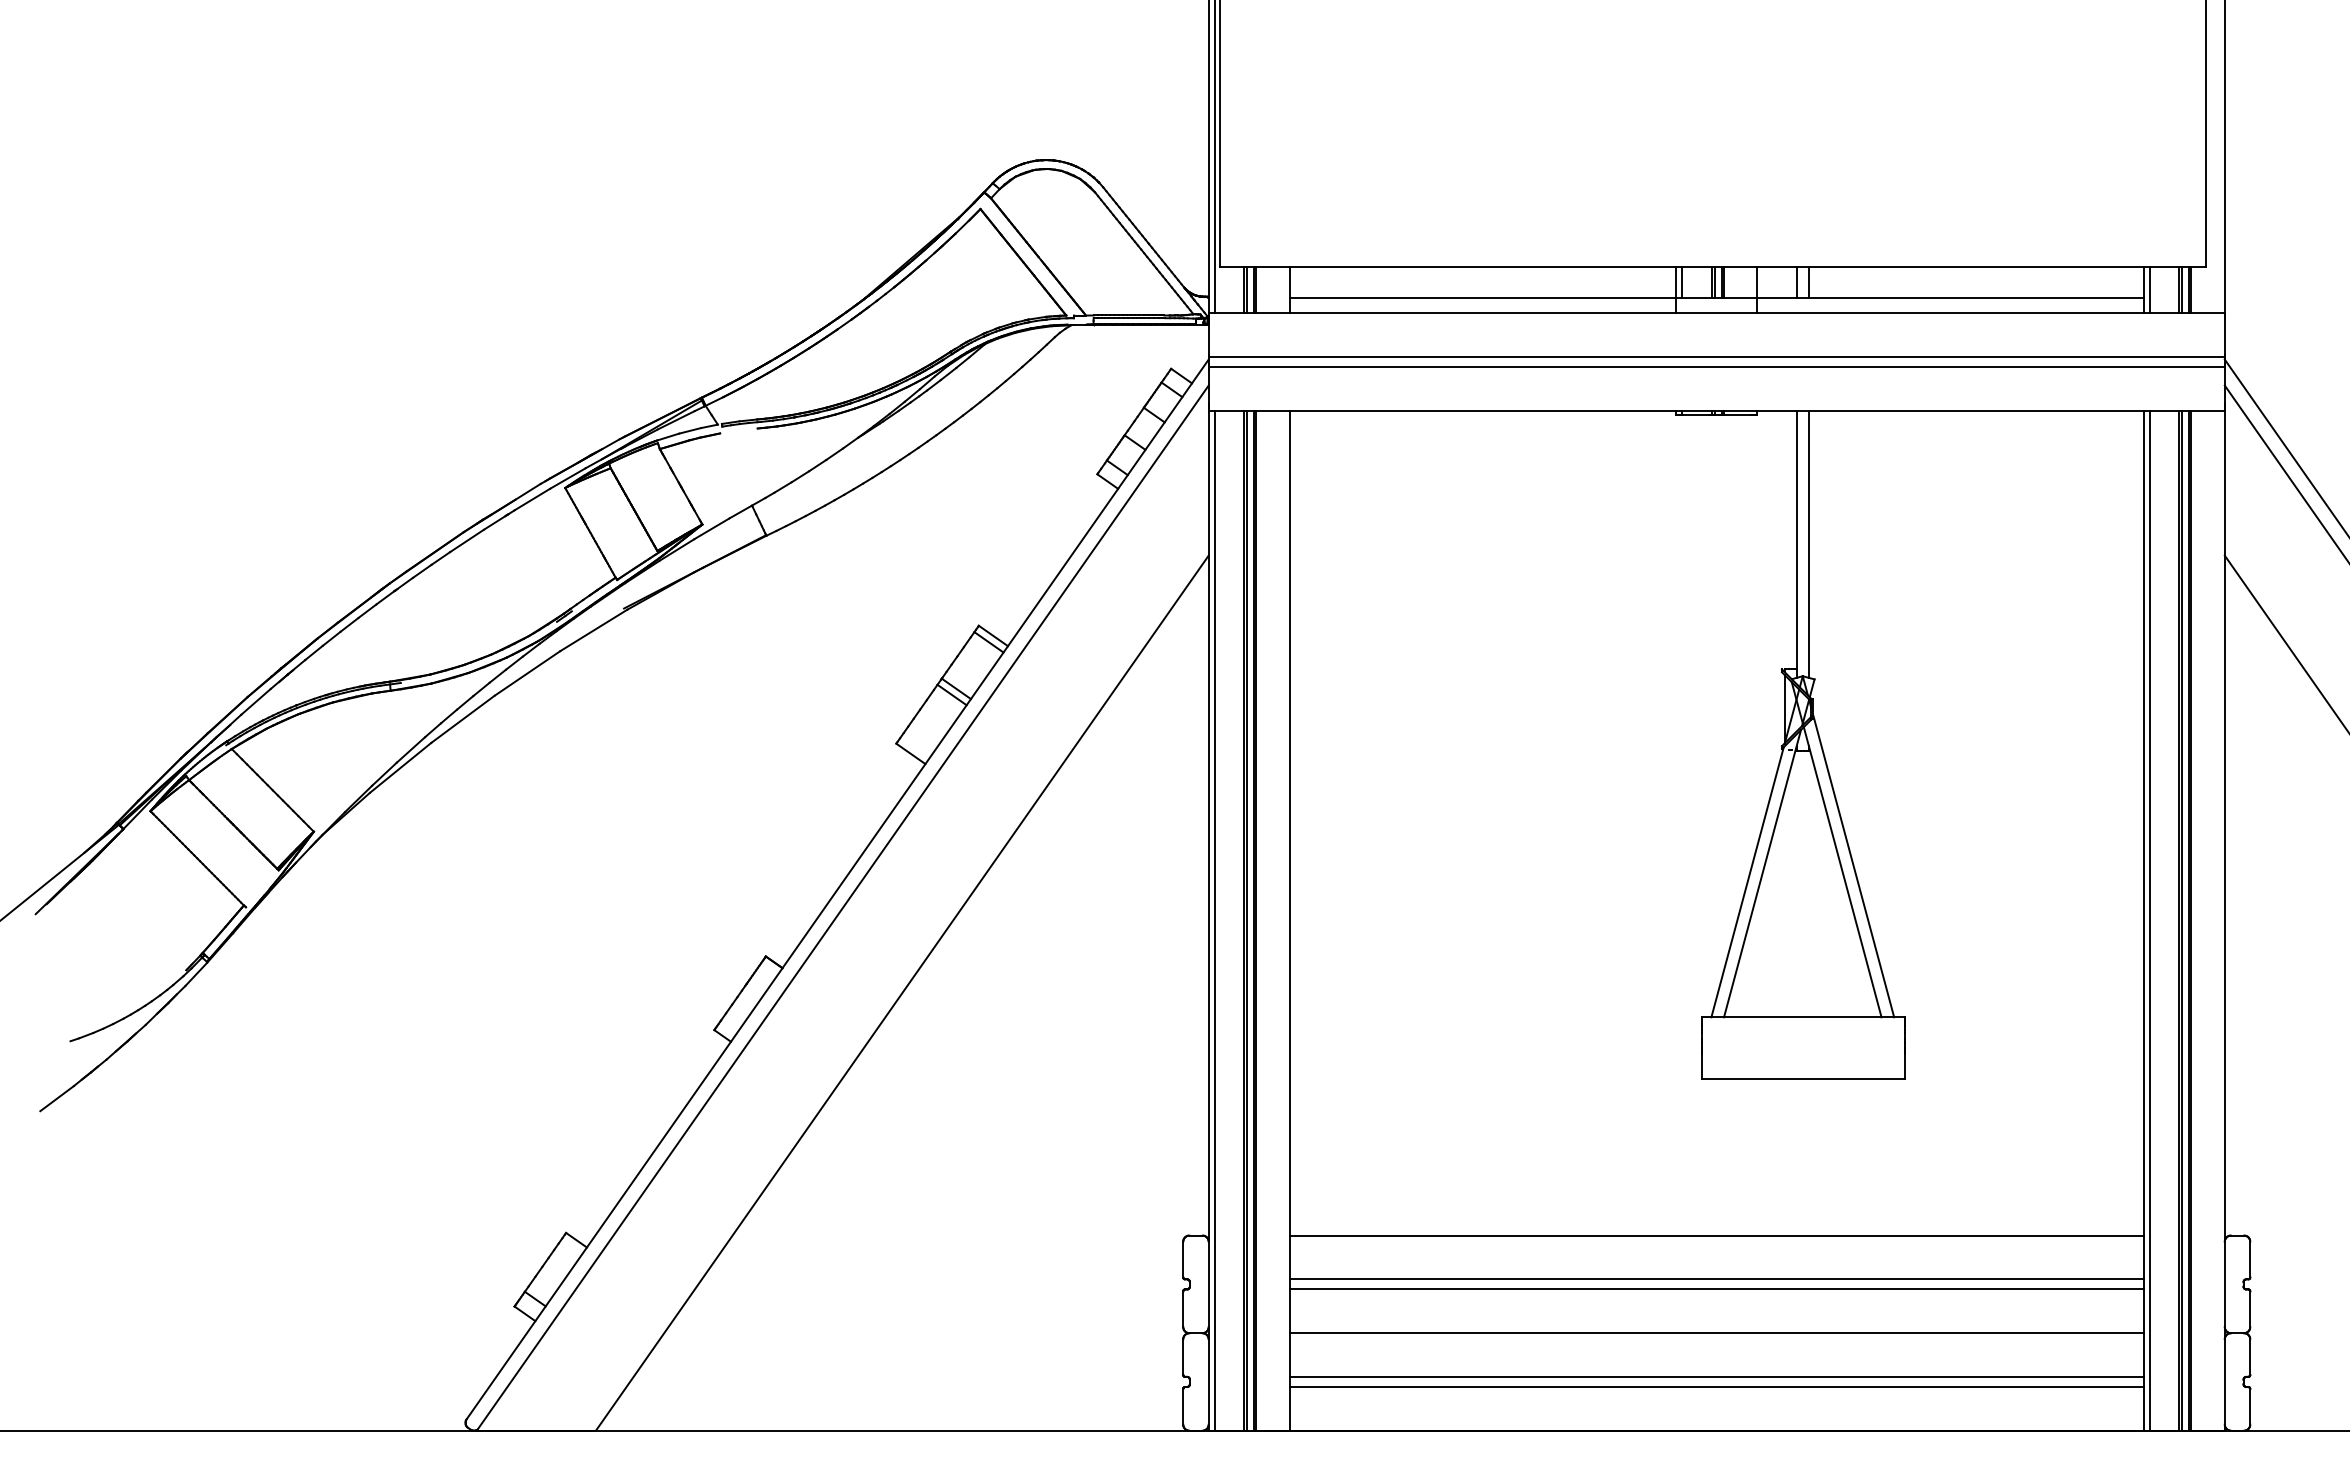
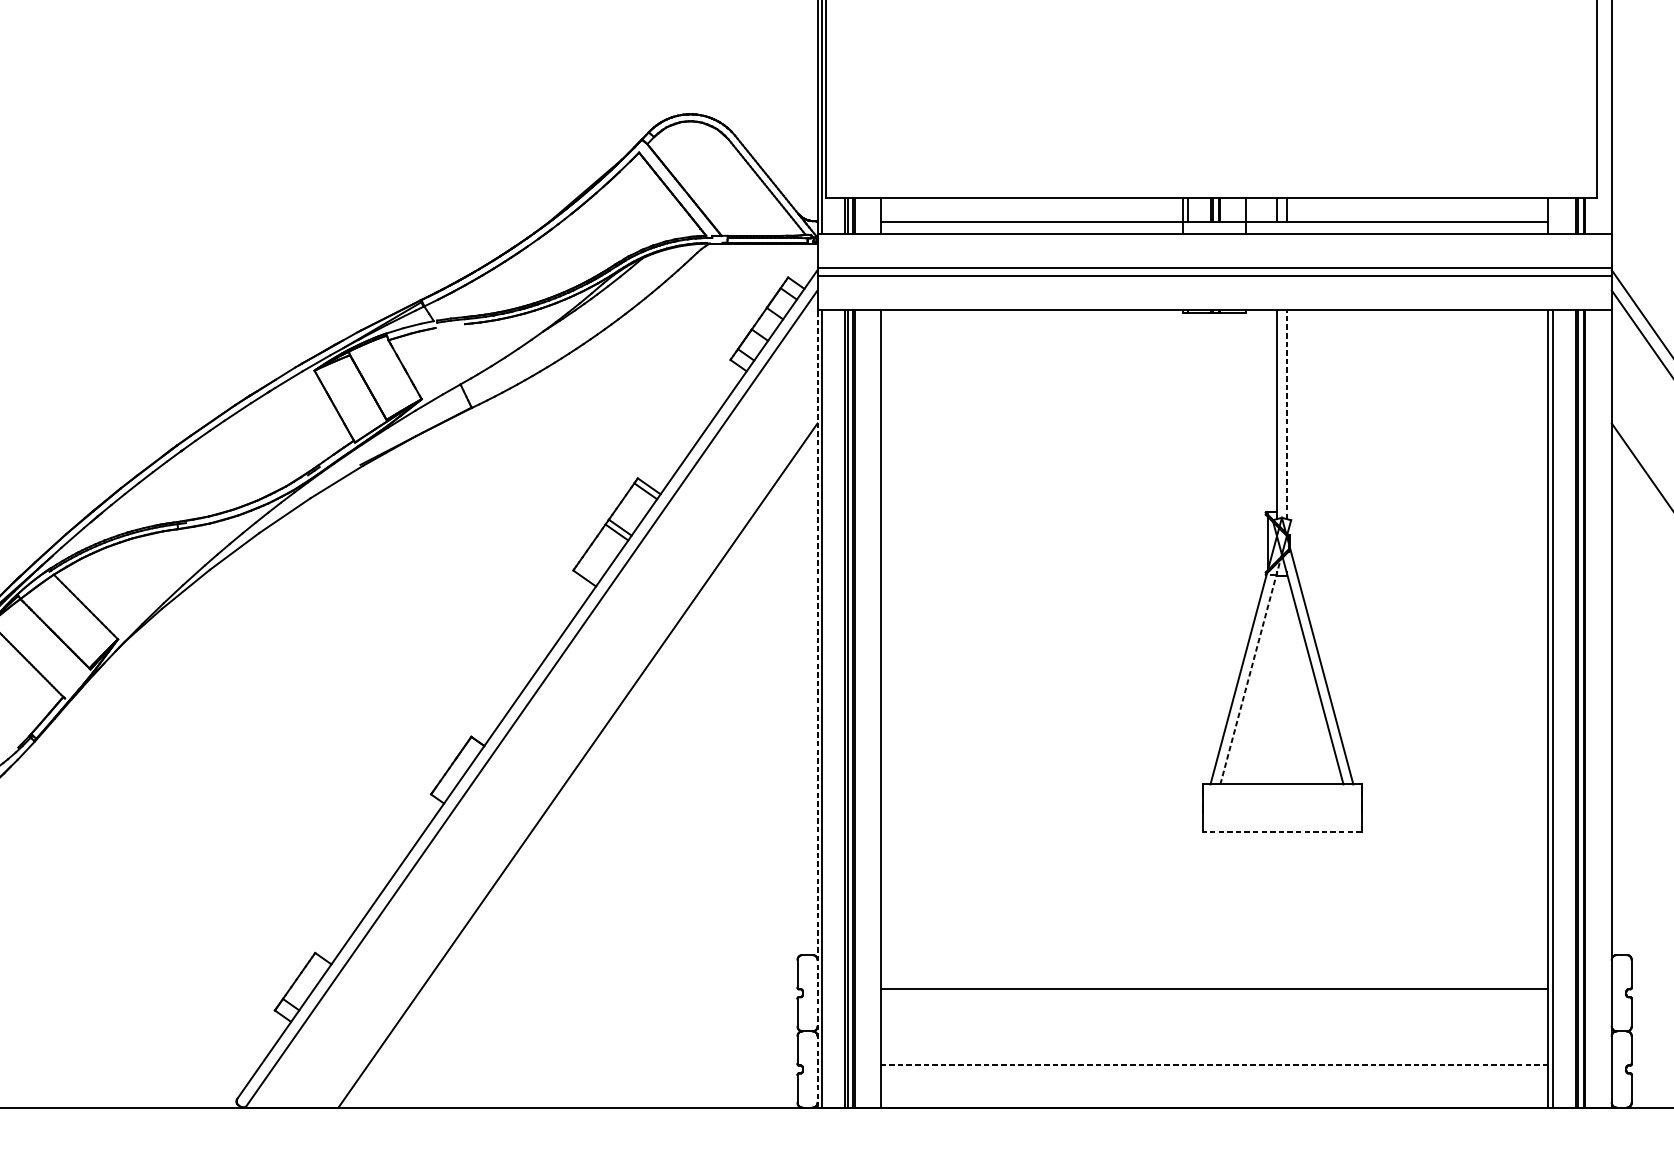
line: (2149, 290) -> (1552, 216), removed
line: (1808, 544) -> (1286, 414), solid -> dashed
line: (1762, 873) -> (1250, 672), solid -> dashed
line: (1208, 920) -> (817, 708), solid -> dashed
line: (1803, 1078) -> (1282, 832), solid -> dashed
line: (1716, 1235) -> (1214, 954), removed
line: (1716, 1289) -> (1214, 997), removed
line: (1716, 1333) -> (1214, 1031), removed
line: (1716, 1376) -> (1214, 1065), solid -> dashed
line: (1716, 1387) -> (1214, 1073), removed

